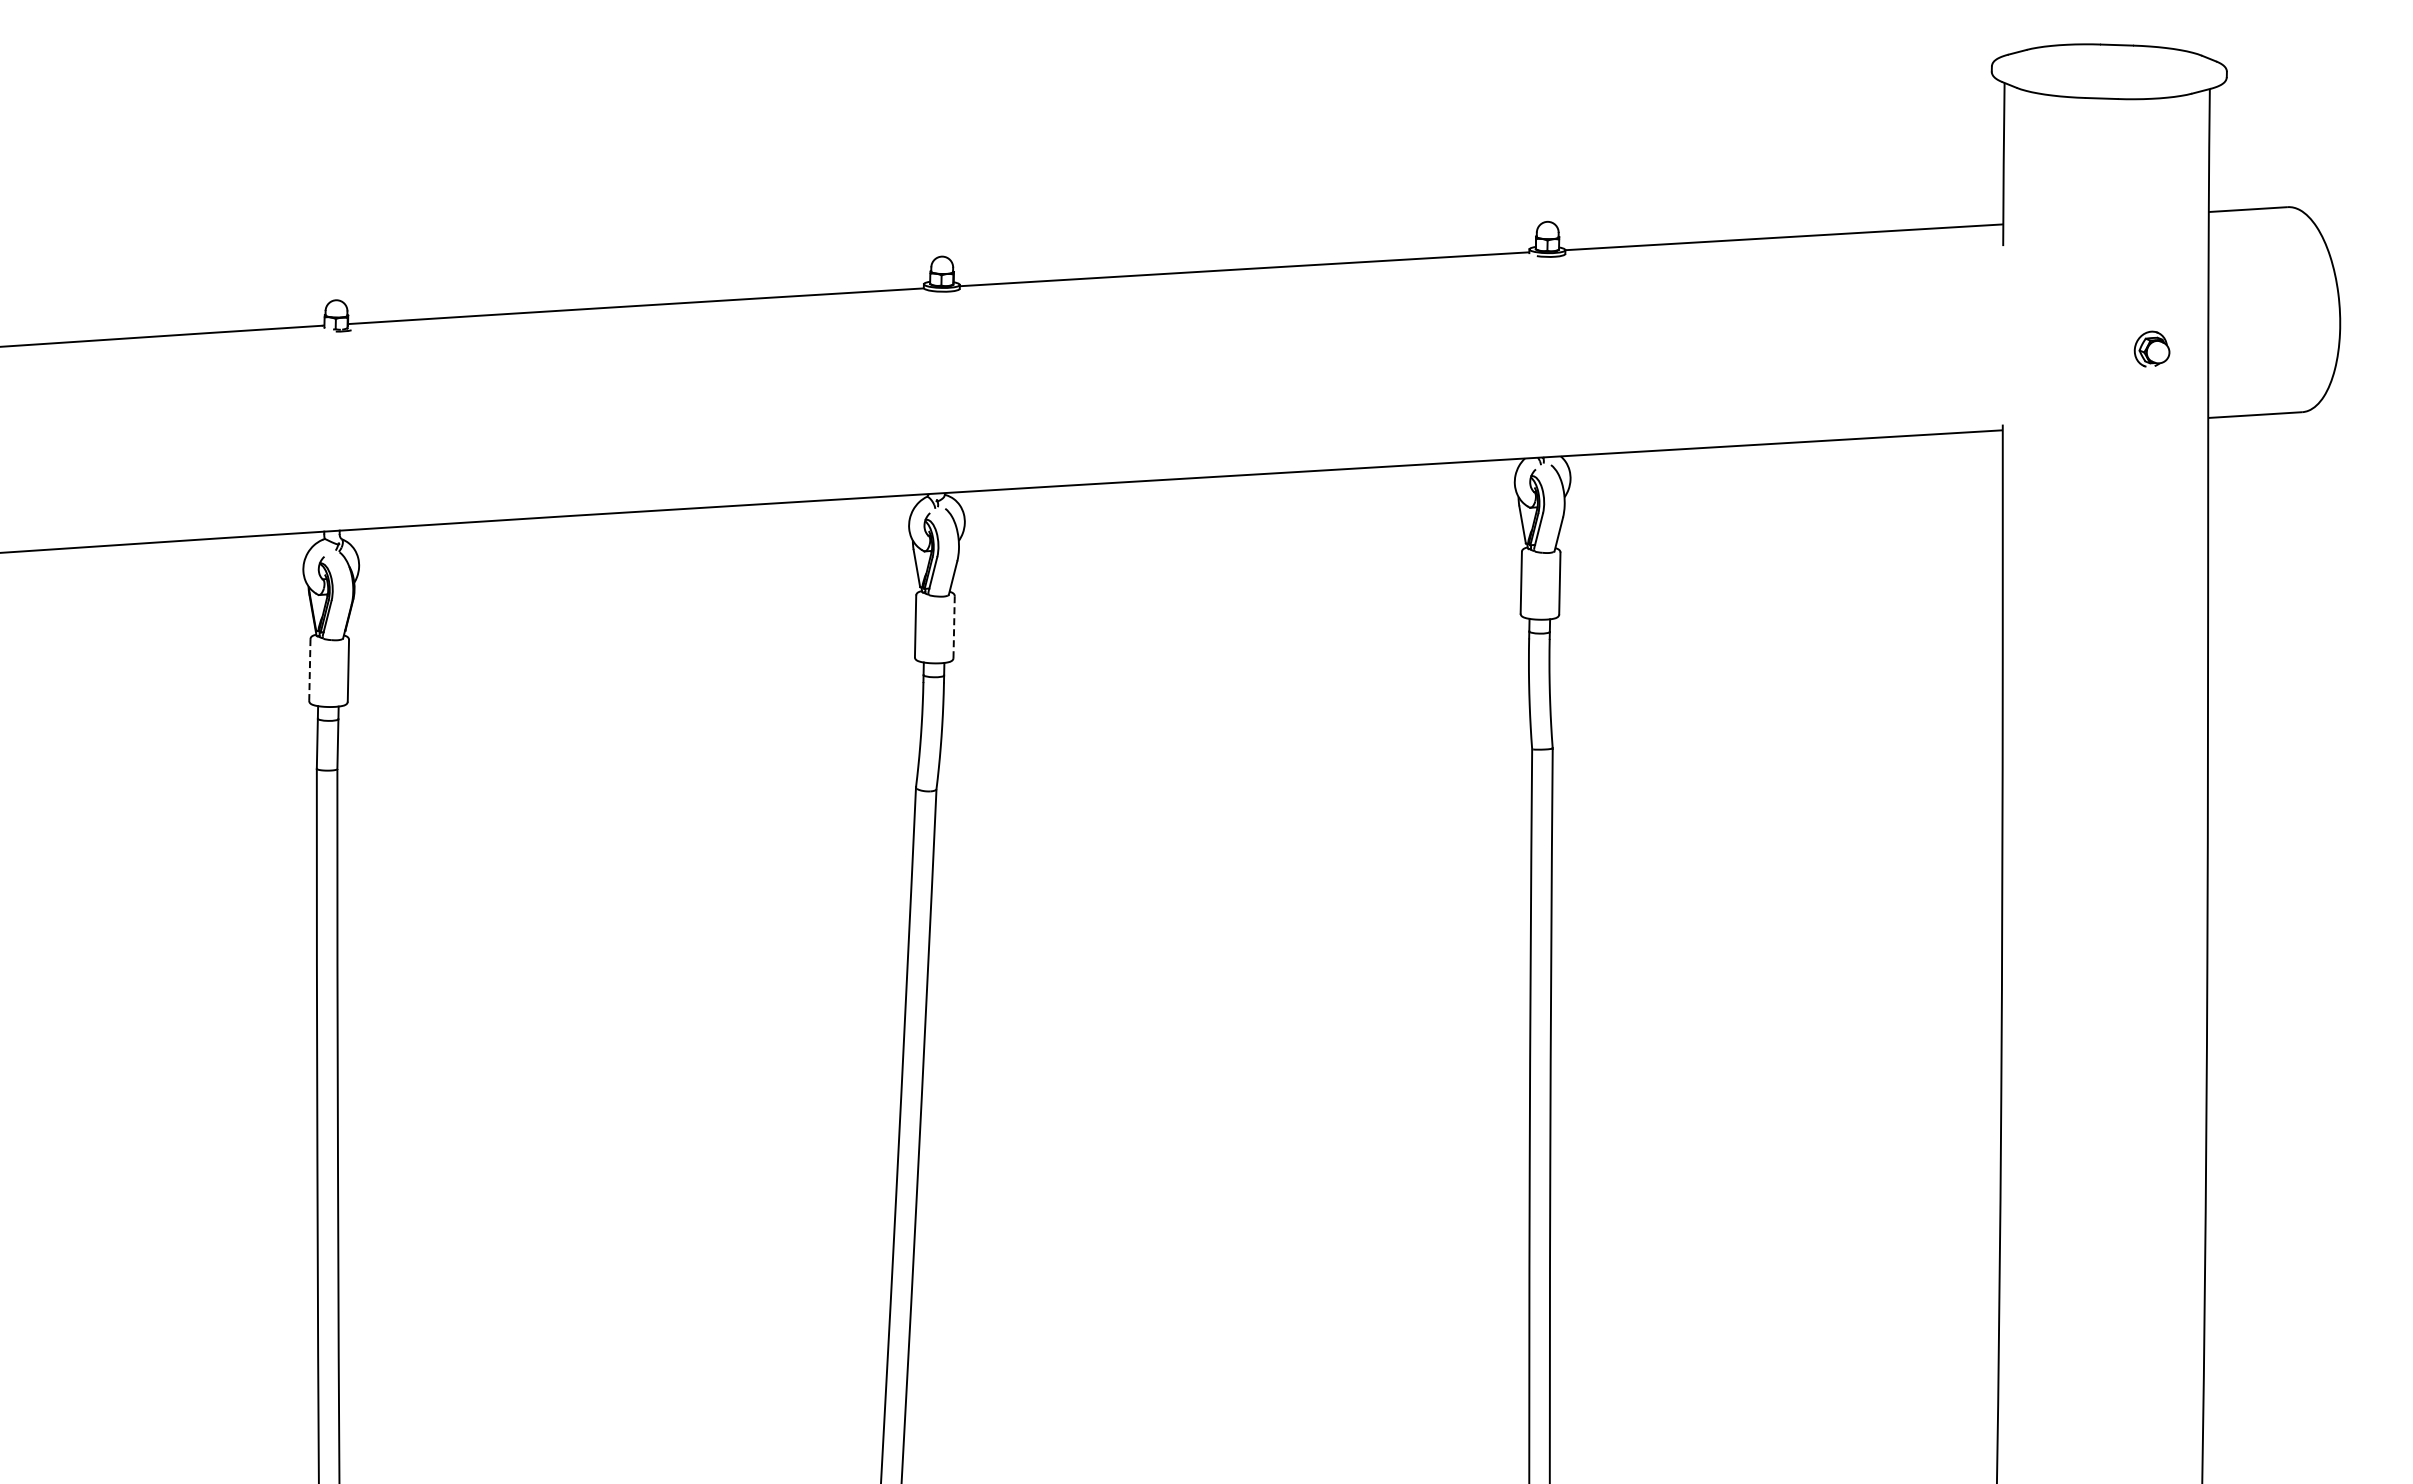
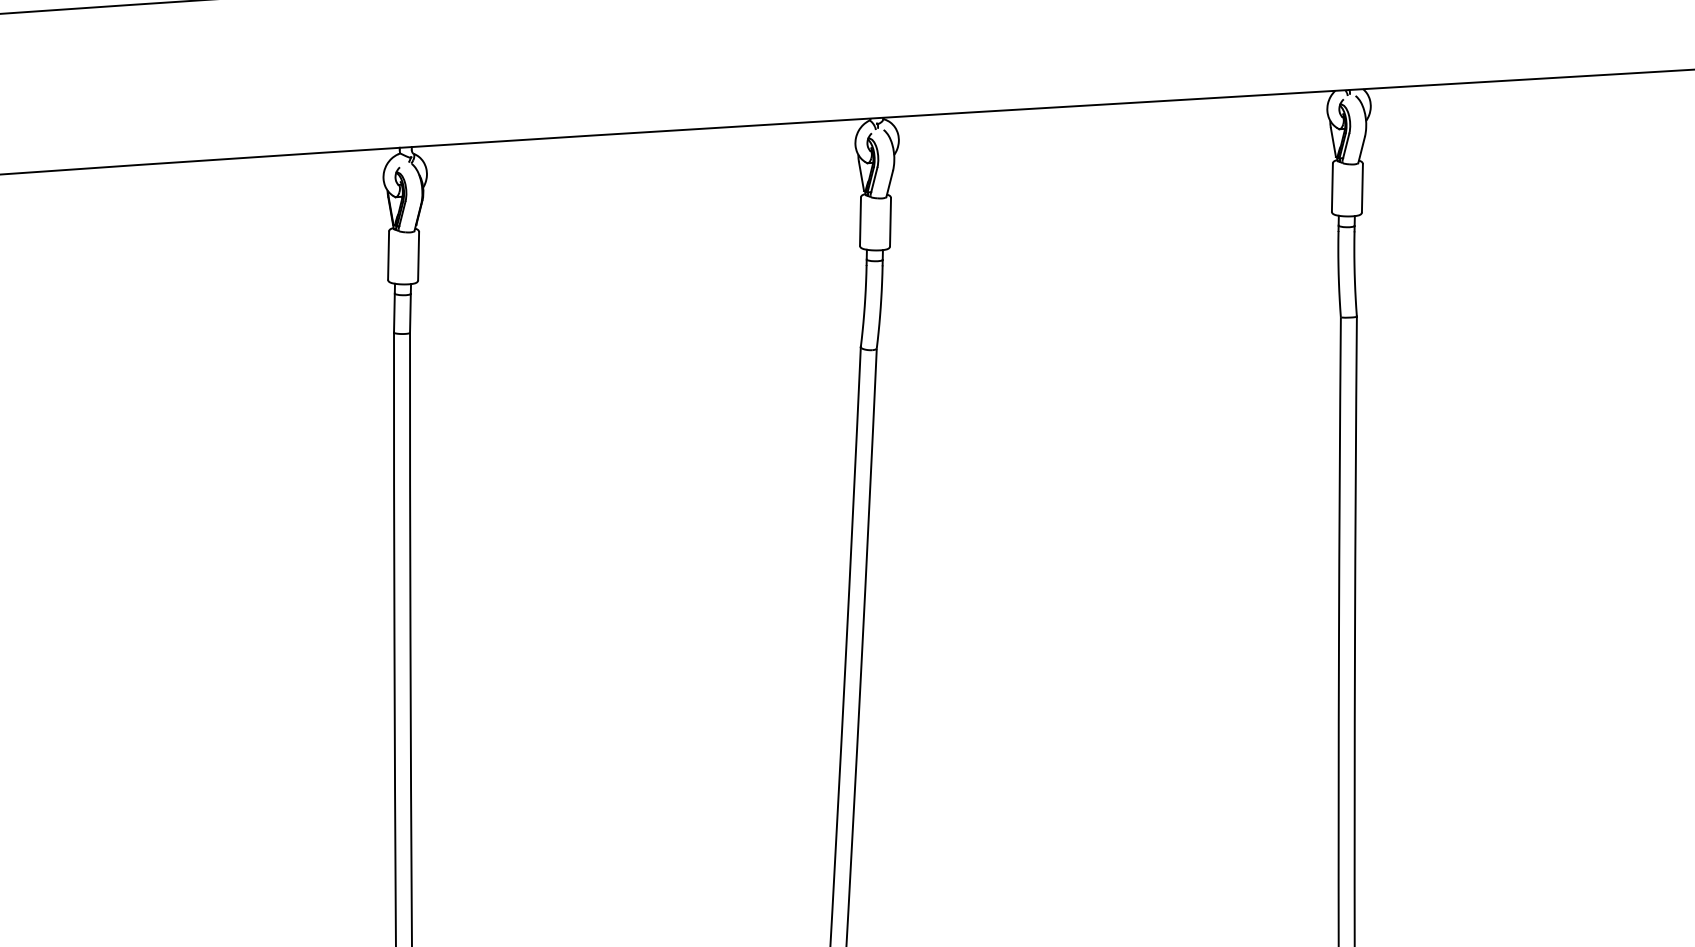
line: (954, 627) -> (890, 222), dashed -> solid
line: (309, 670) -> (388, 255), dashed -> solid

